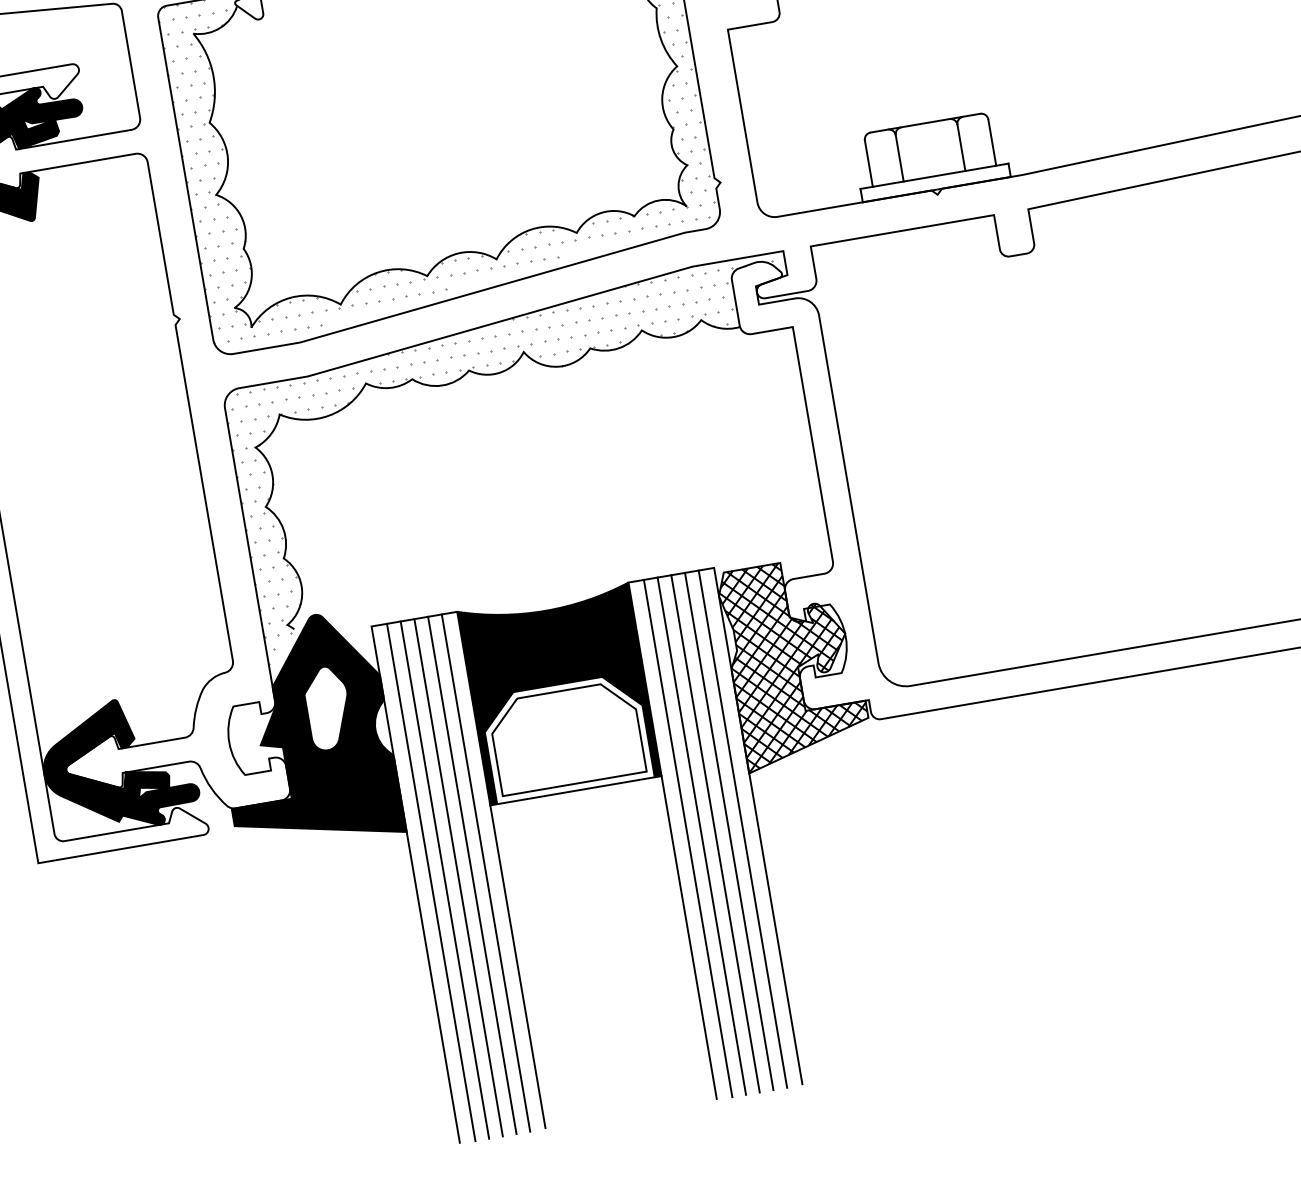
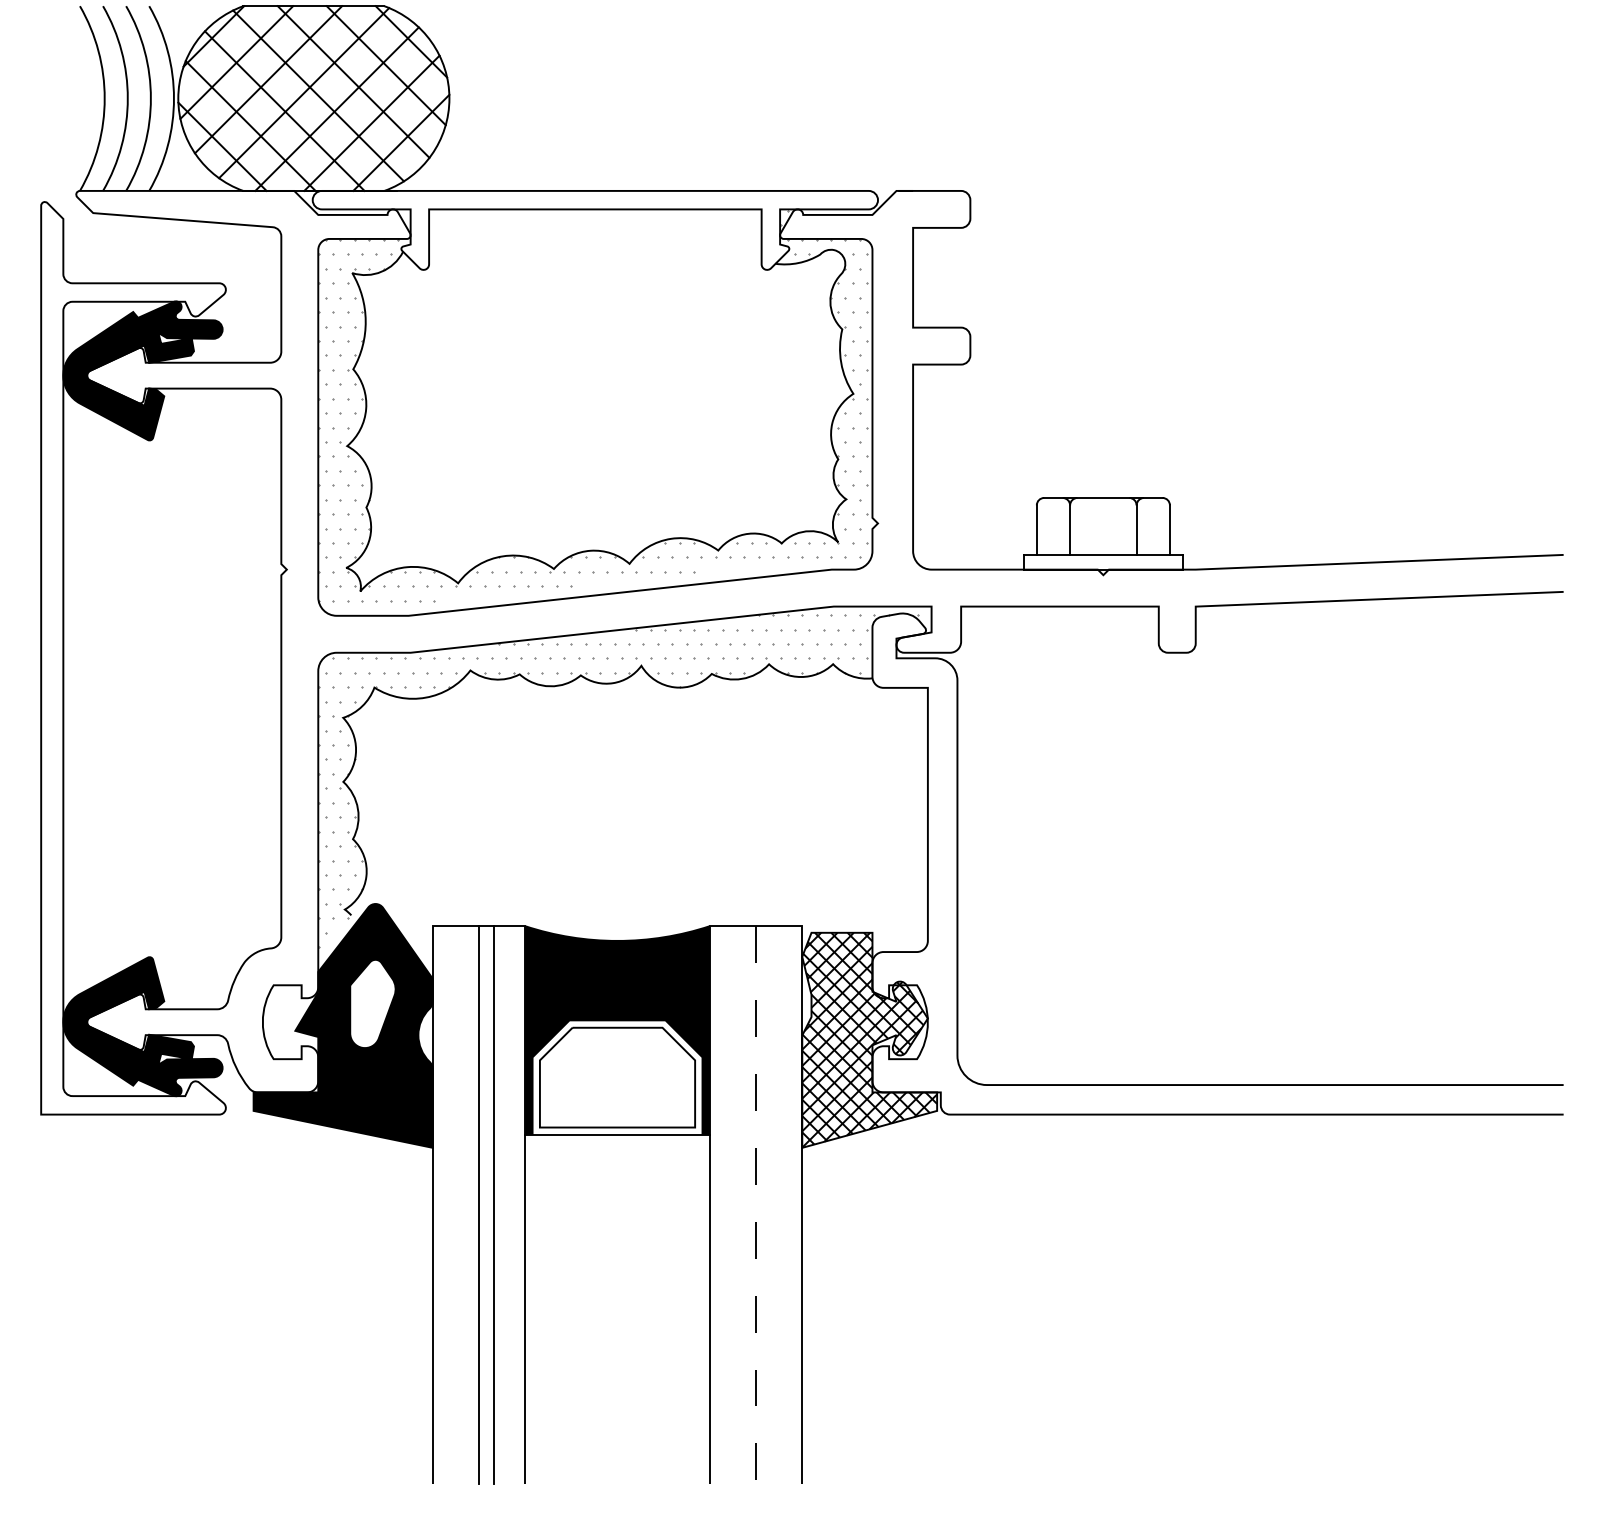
line: (742, 829) -> (785, 1205), removed
line: (728, 831) -> (770, 1205), removed
line: (715, 834) -> (756, 1205), solid -> dashed
line: (702, 836) -> (741, 1205), removed
line: (688, 838) -> (726, 1205), removed
line: (486, 873) -> (508, 1205), removed
line: (445, 880) -> (464, 1205), removed
line: (431, 882) -> (449, 1205), removed

